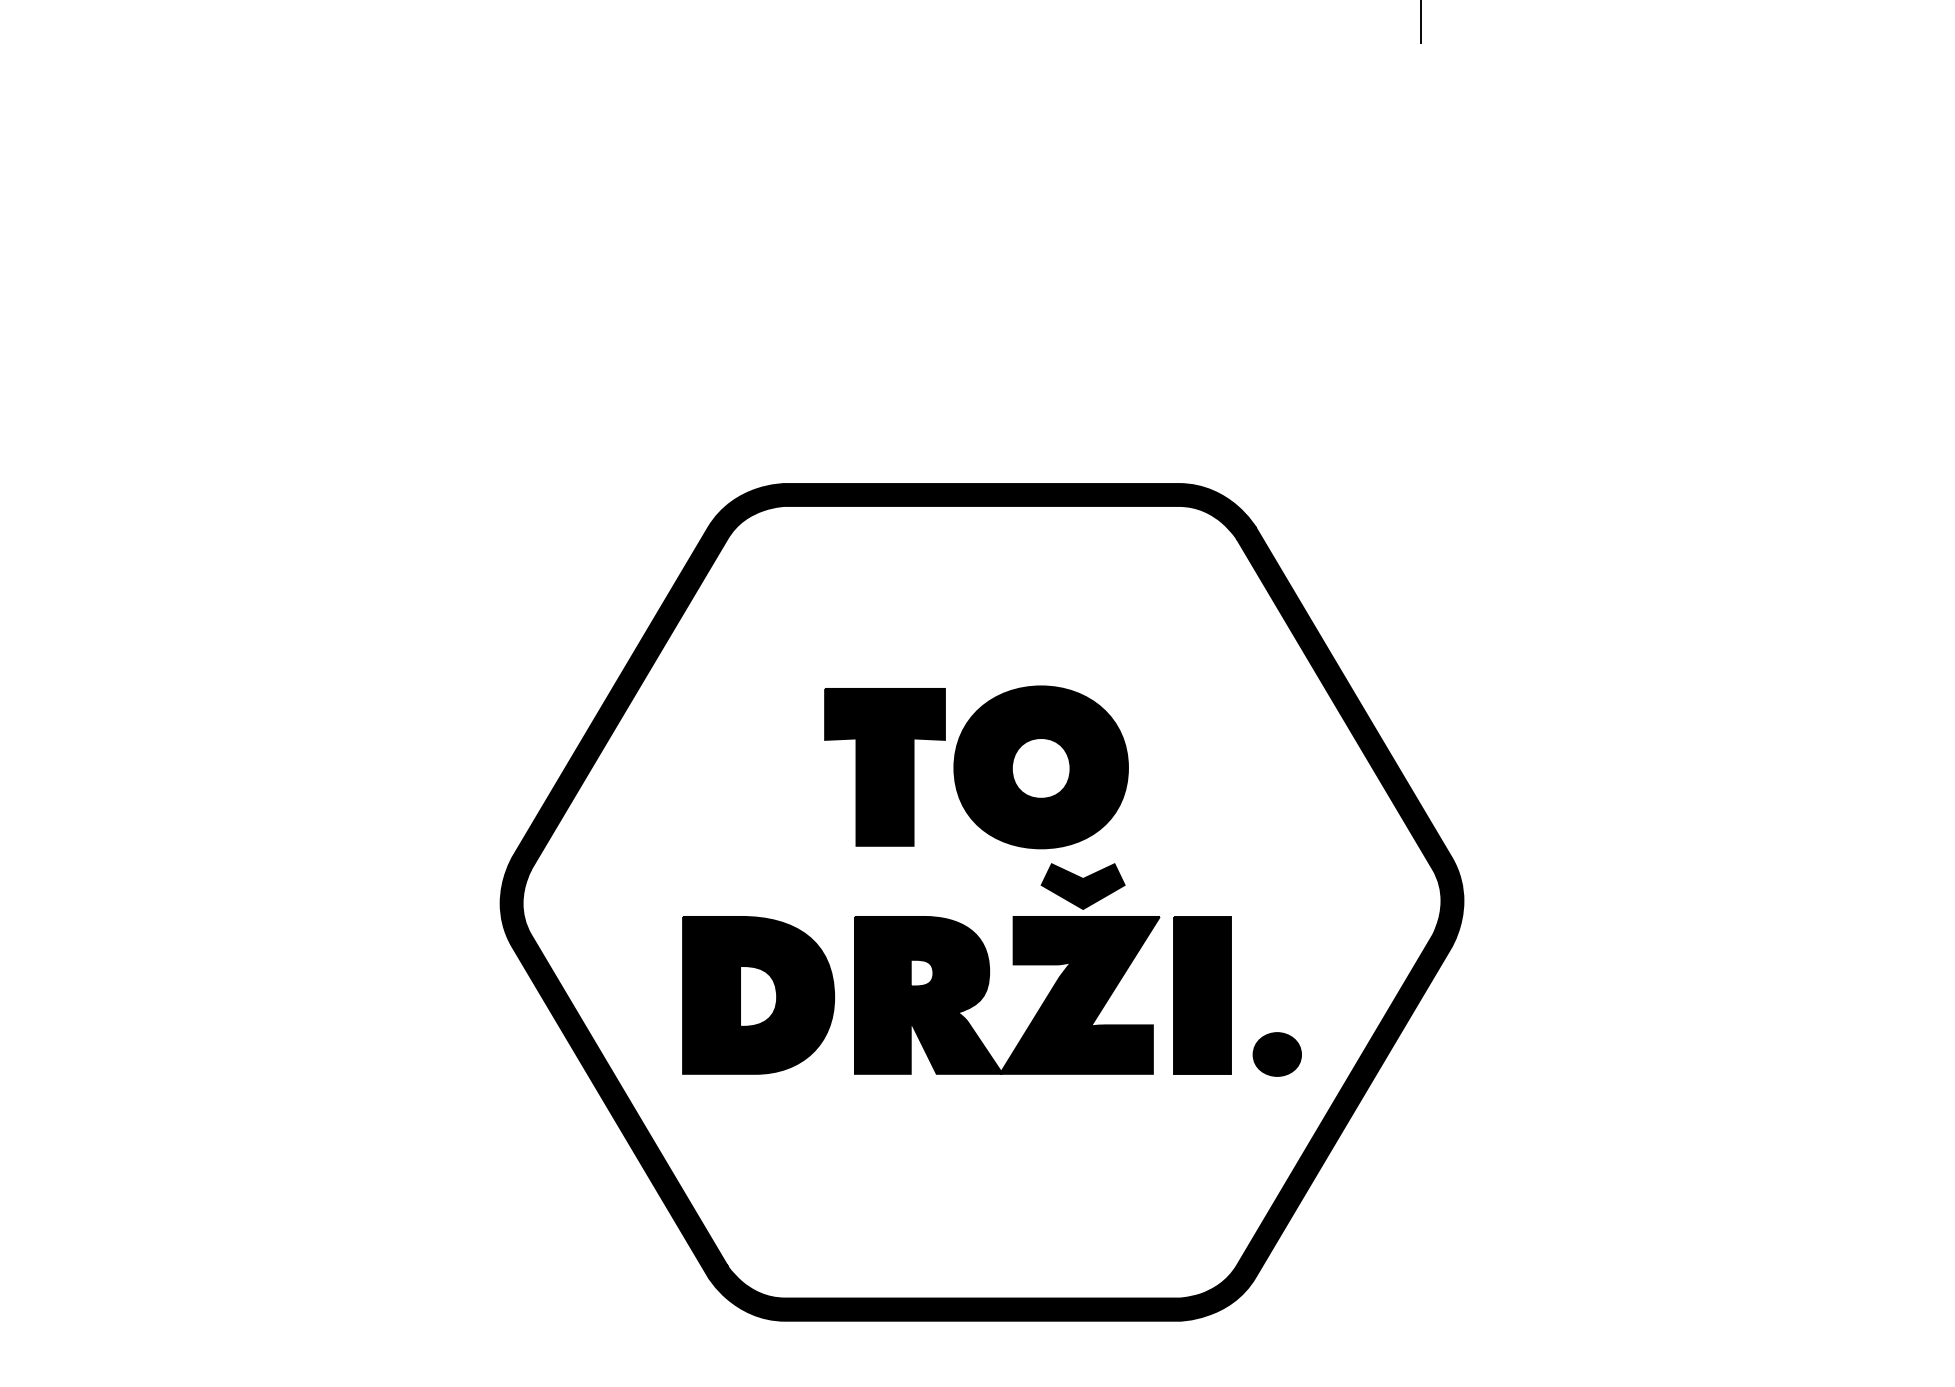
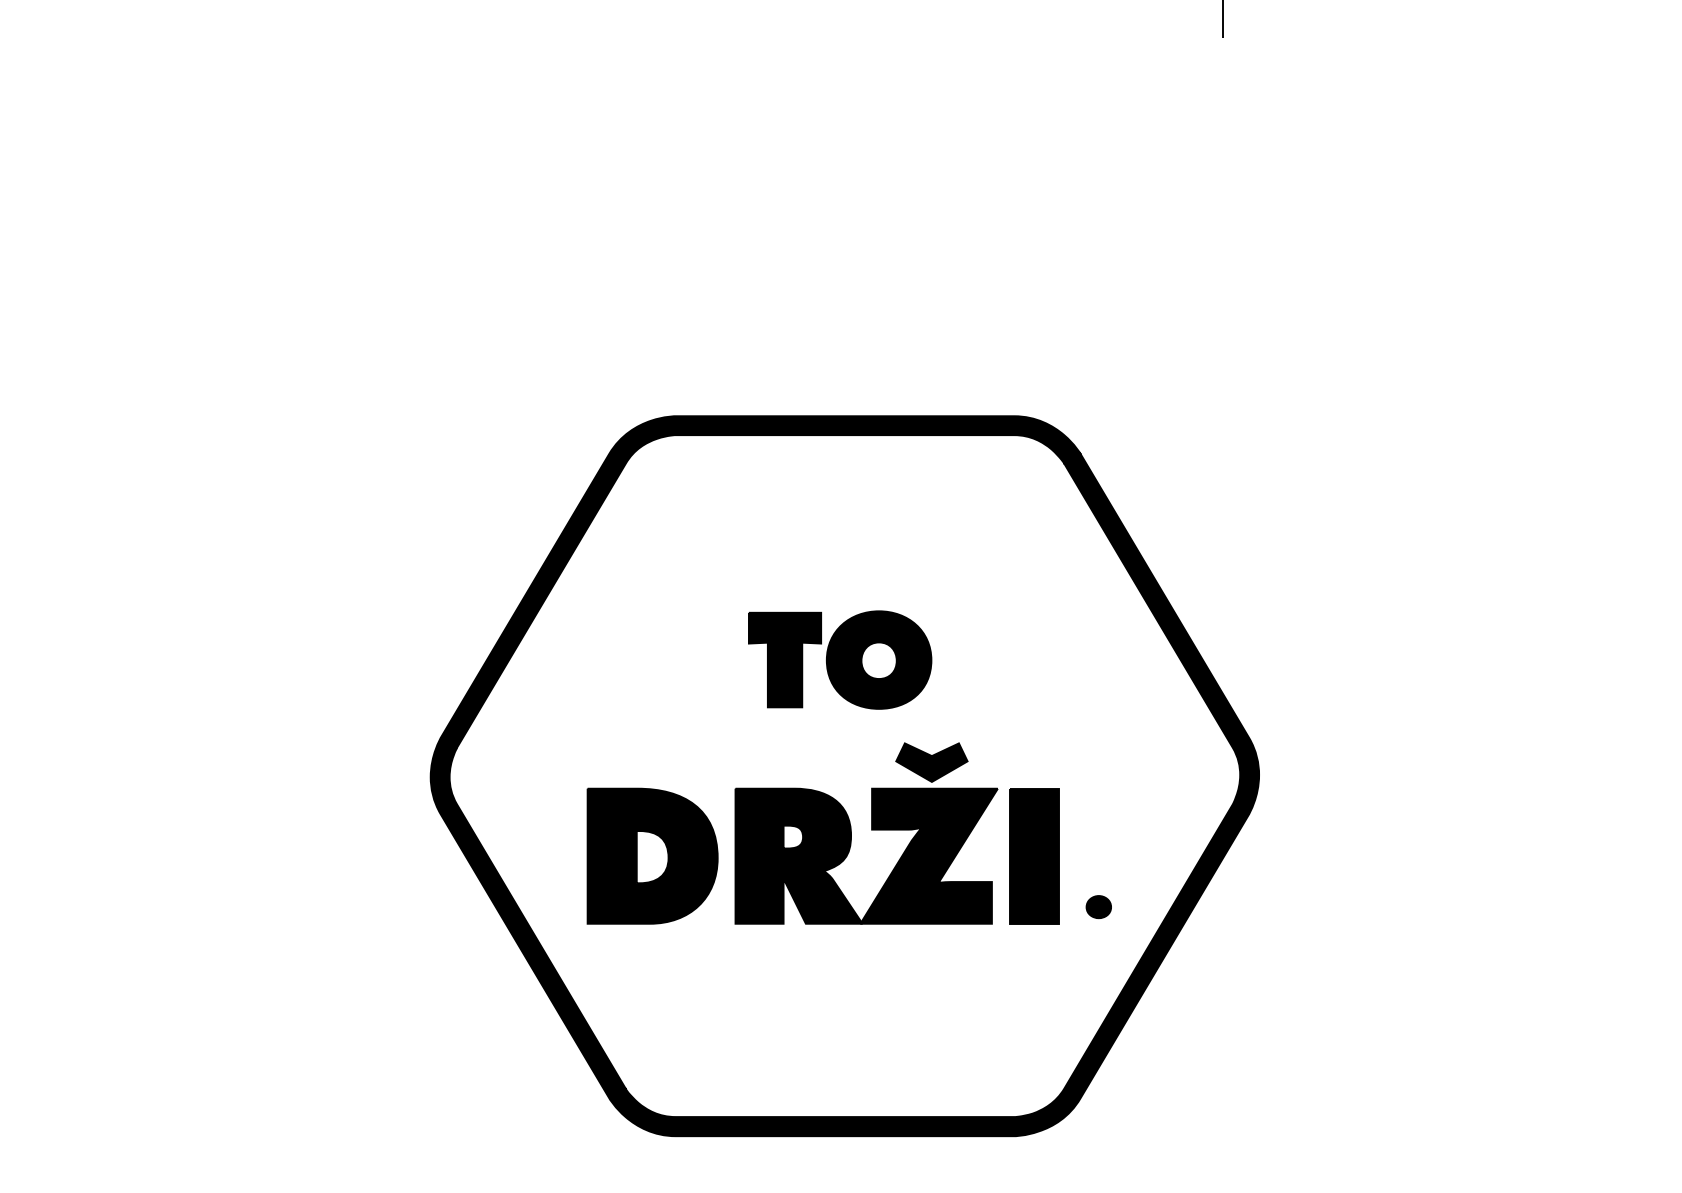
part: (976, 767) -> (840, 660), size x0.7
part: (1276, 1054) -> (1098, 907), size x0.6

